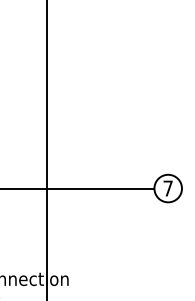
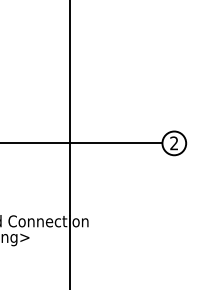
text: (168, 188) -> (174, 143), 7 -> 2

